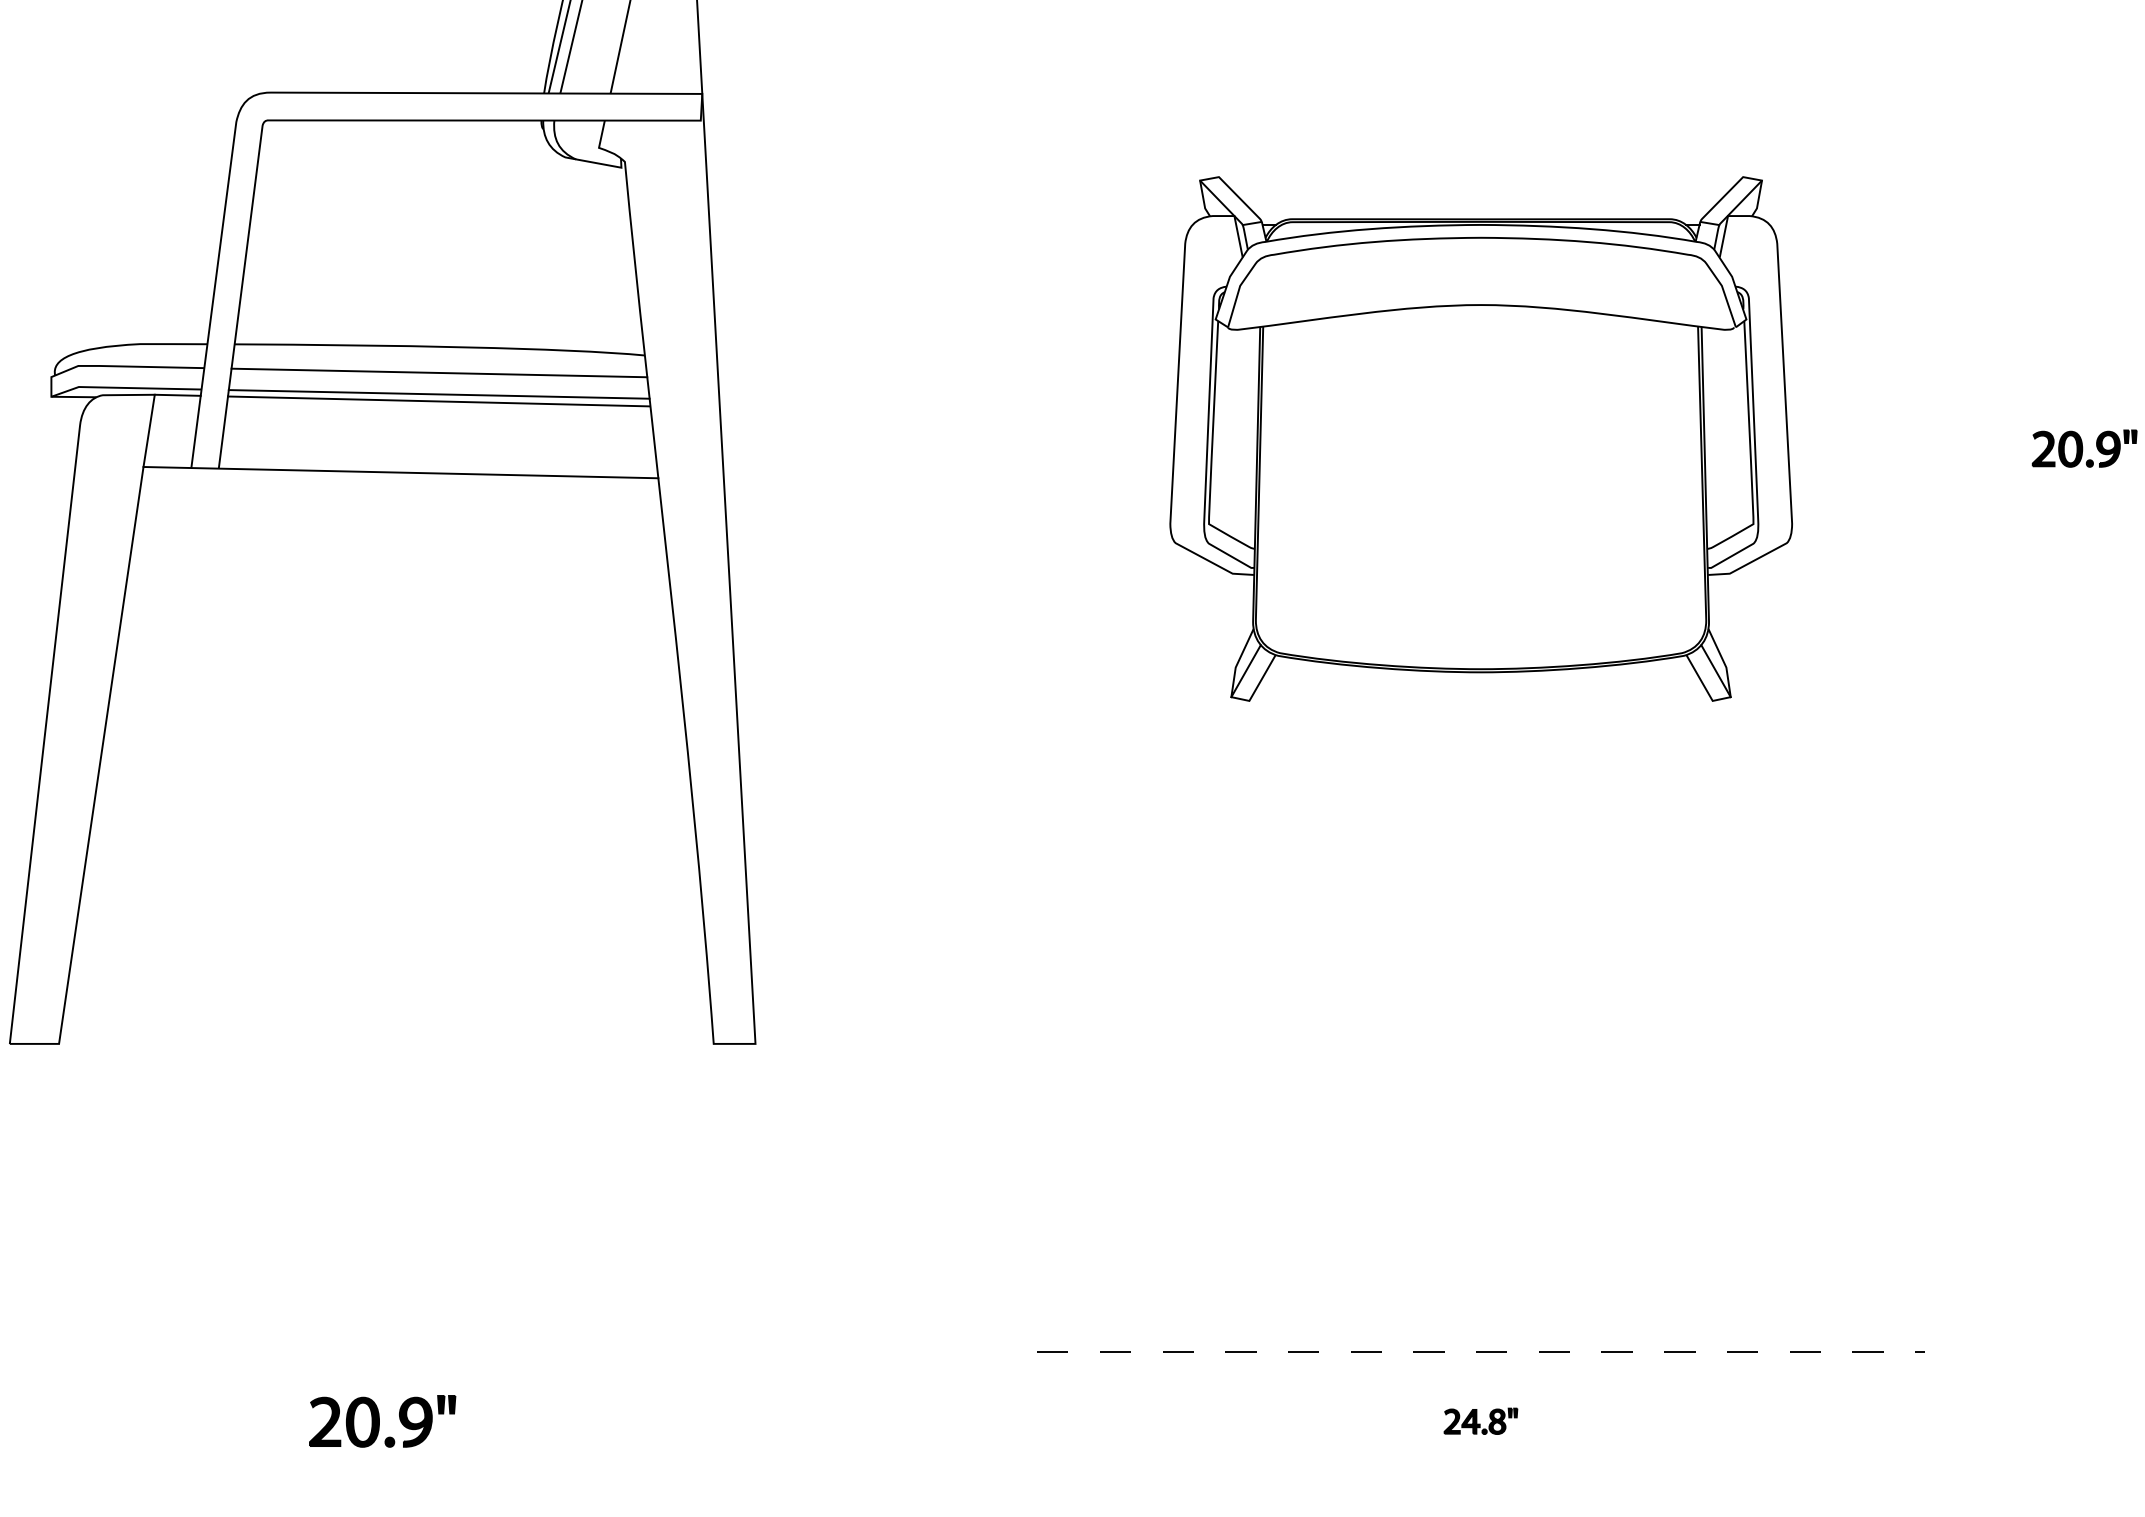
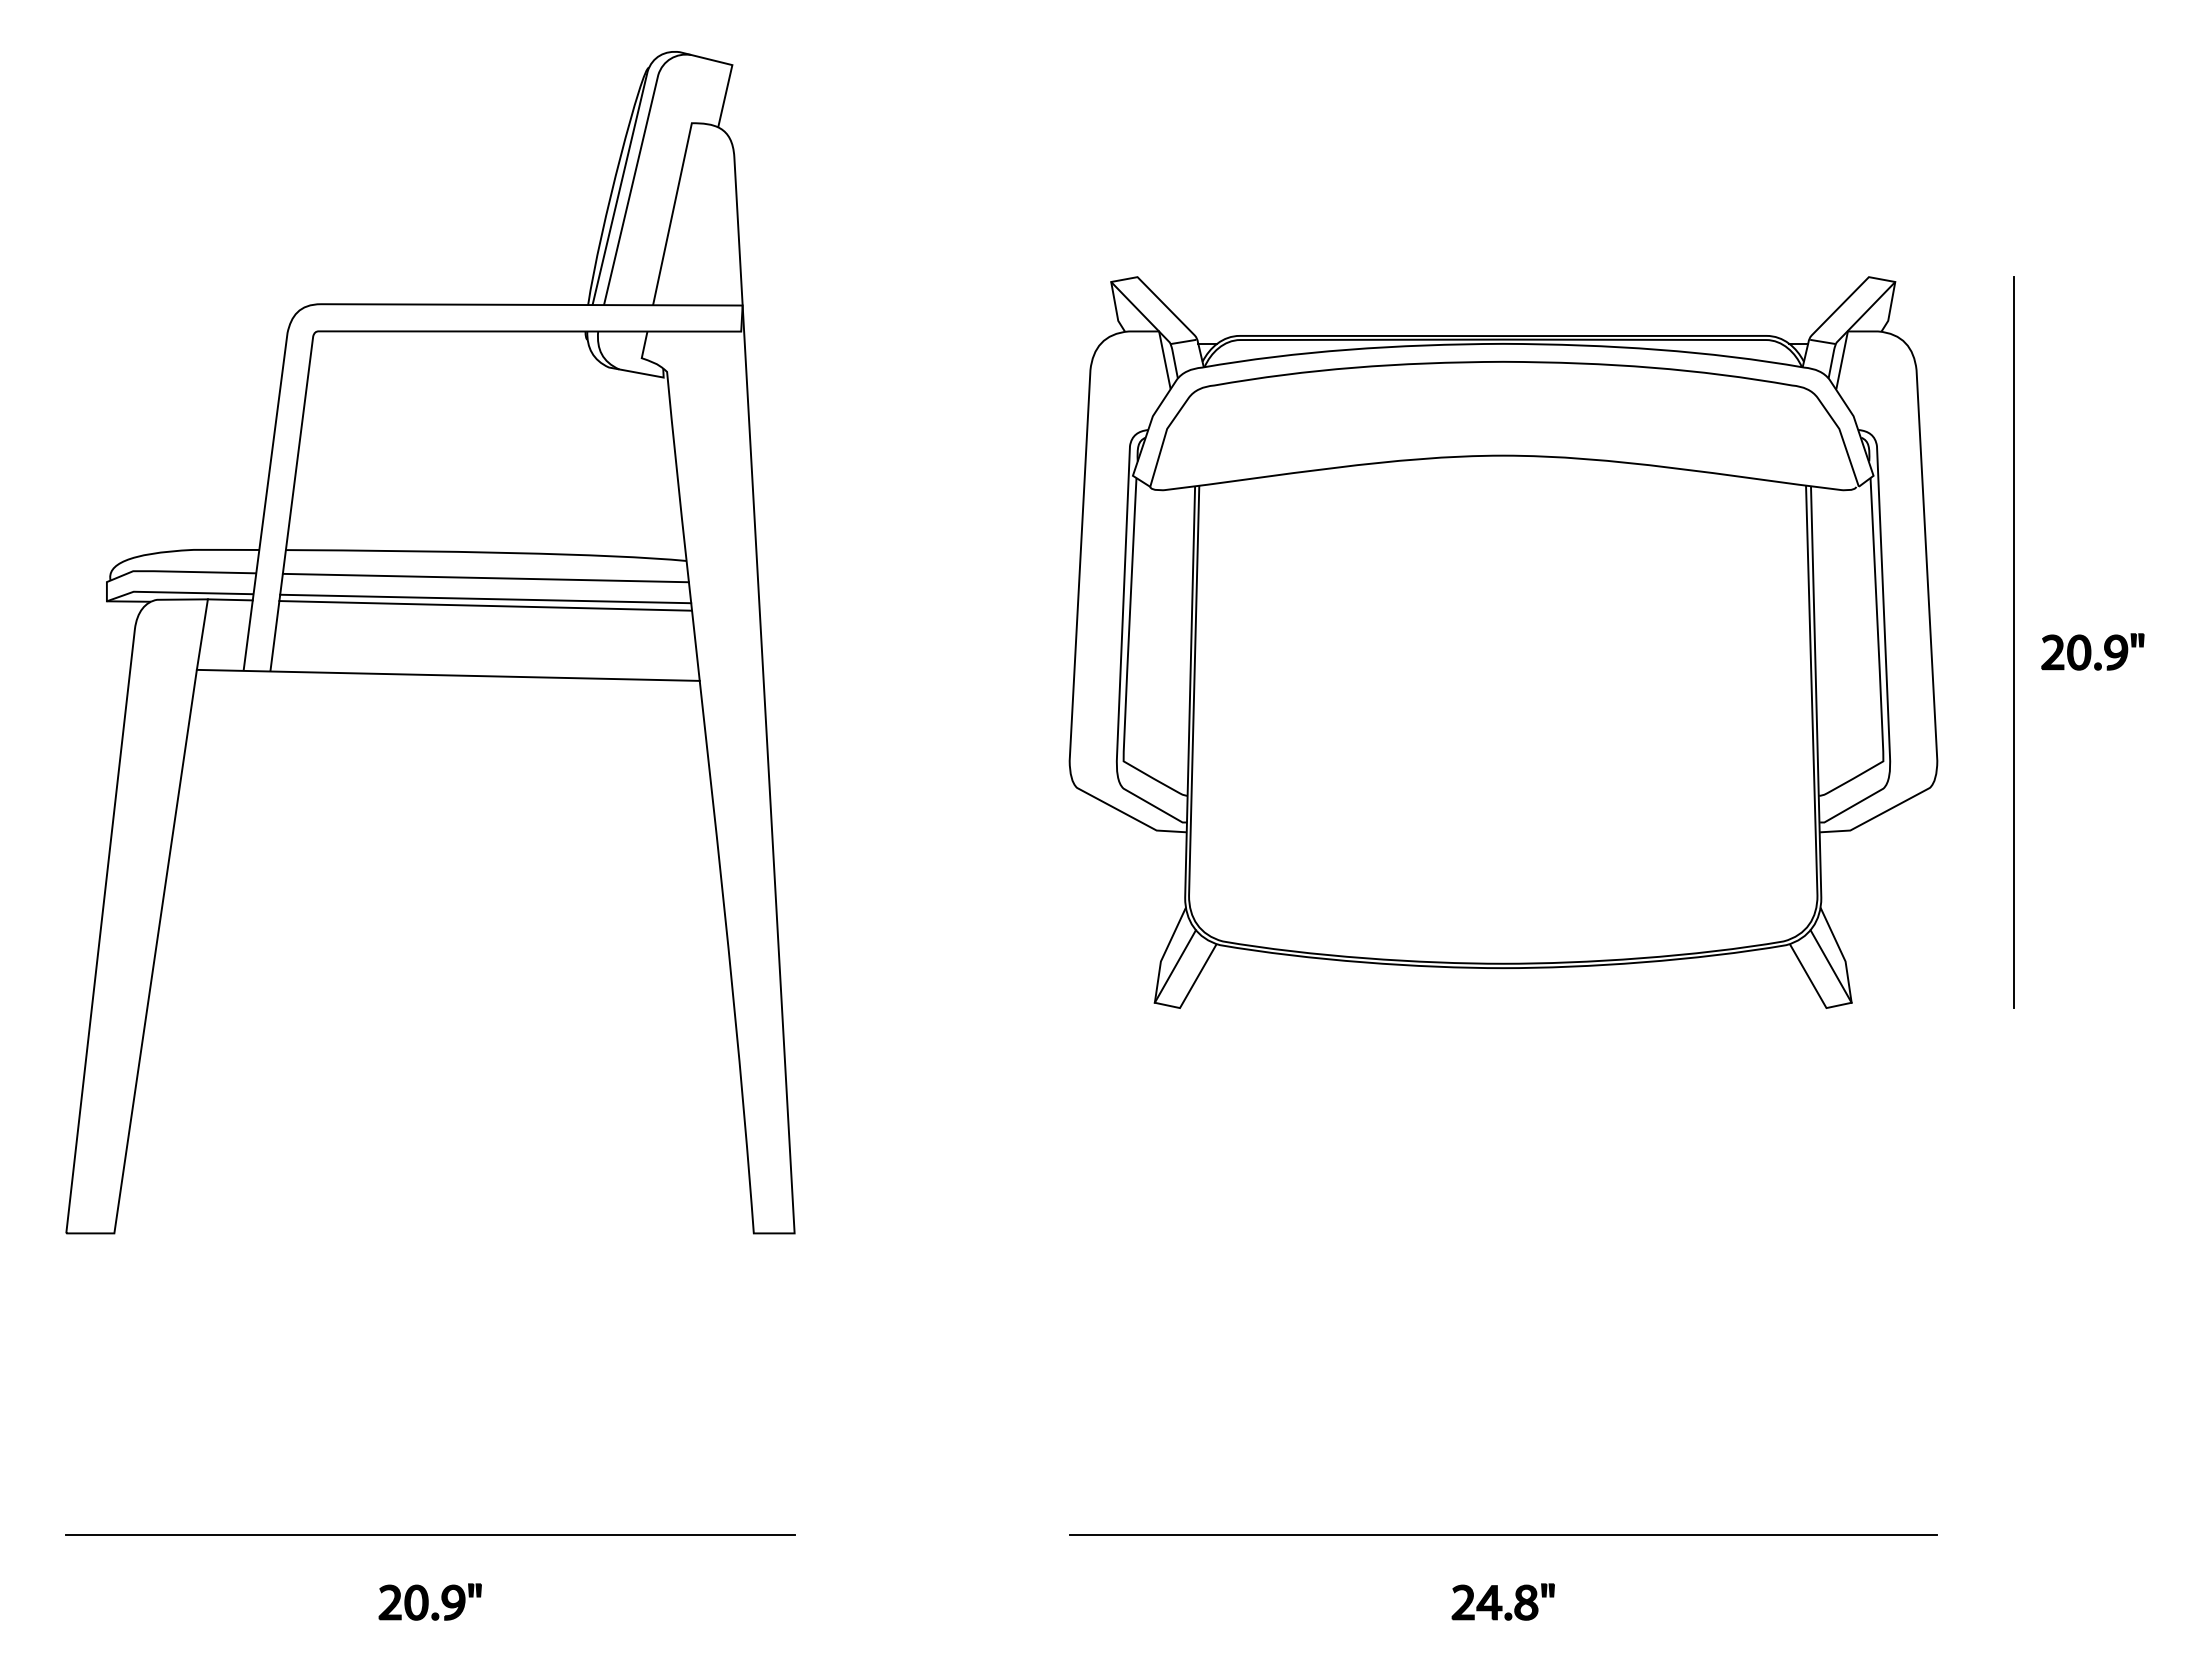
part: (1481, 438) -> (1503, 642), size x1.43
line: (2003, 438) -> (2013, 642), added
line: (382, 1352) -> (430, 1534), added
line: (1481, 1352) -> (1503, 1534), dashed -> solid
part: (381, 1420) -> (429, 1601), size x0.71
part: (1480, 1420) -> (1502, 1601), size x1.43

